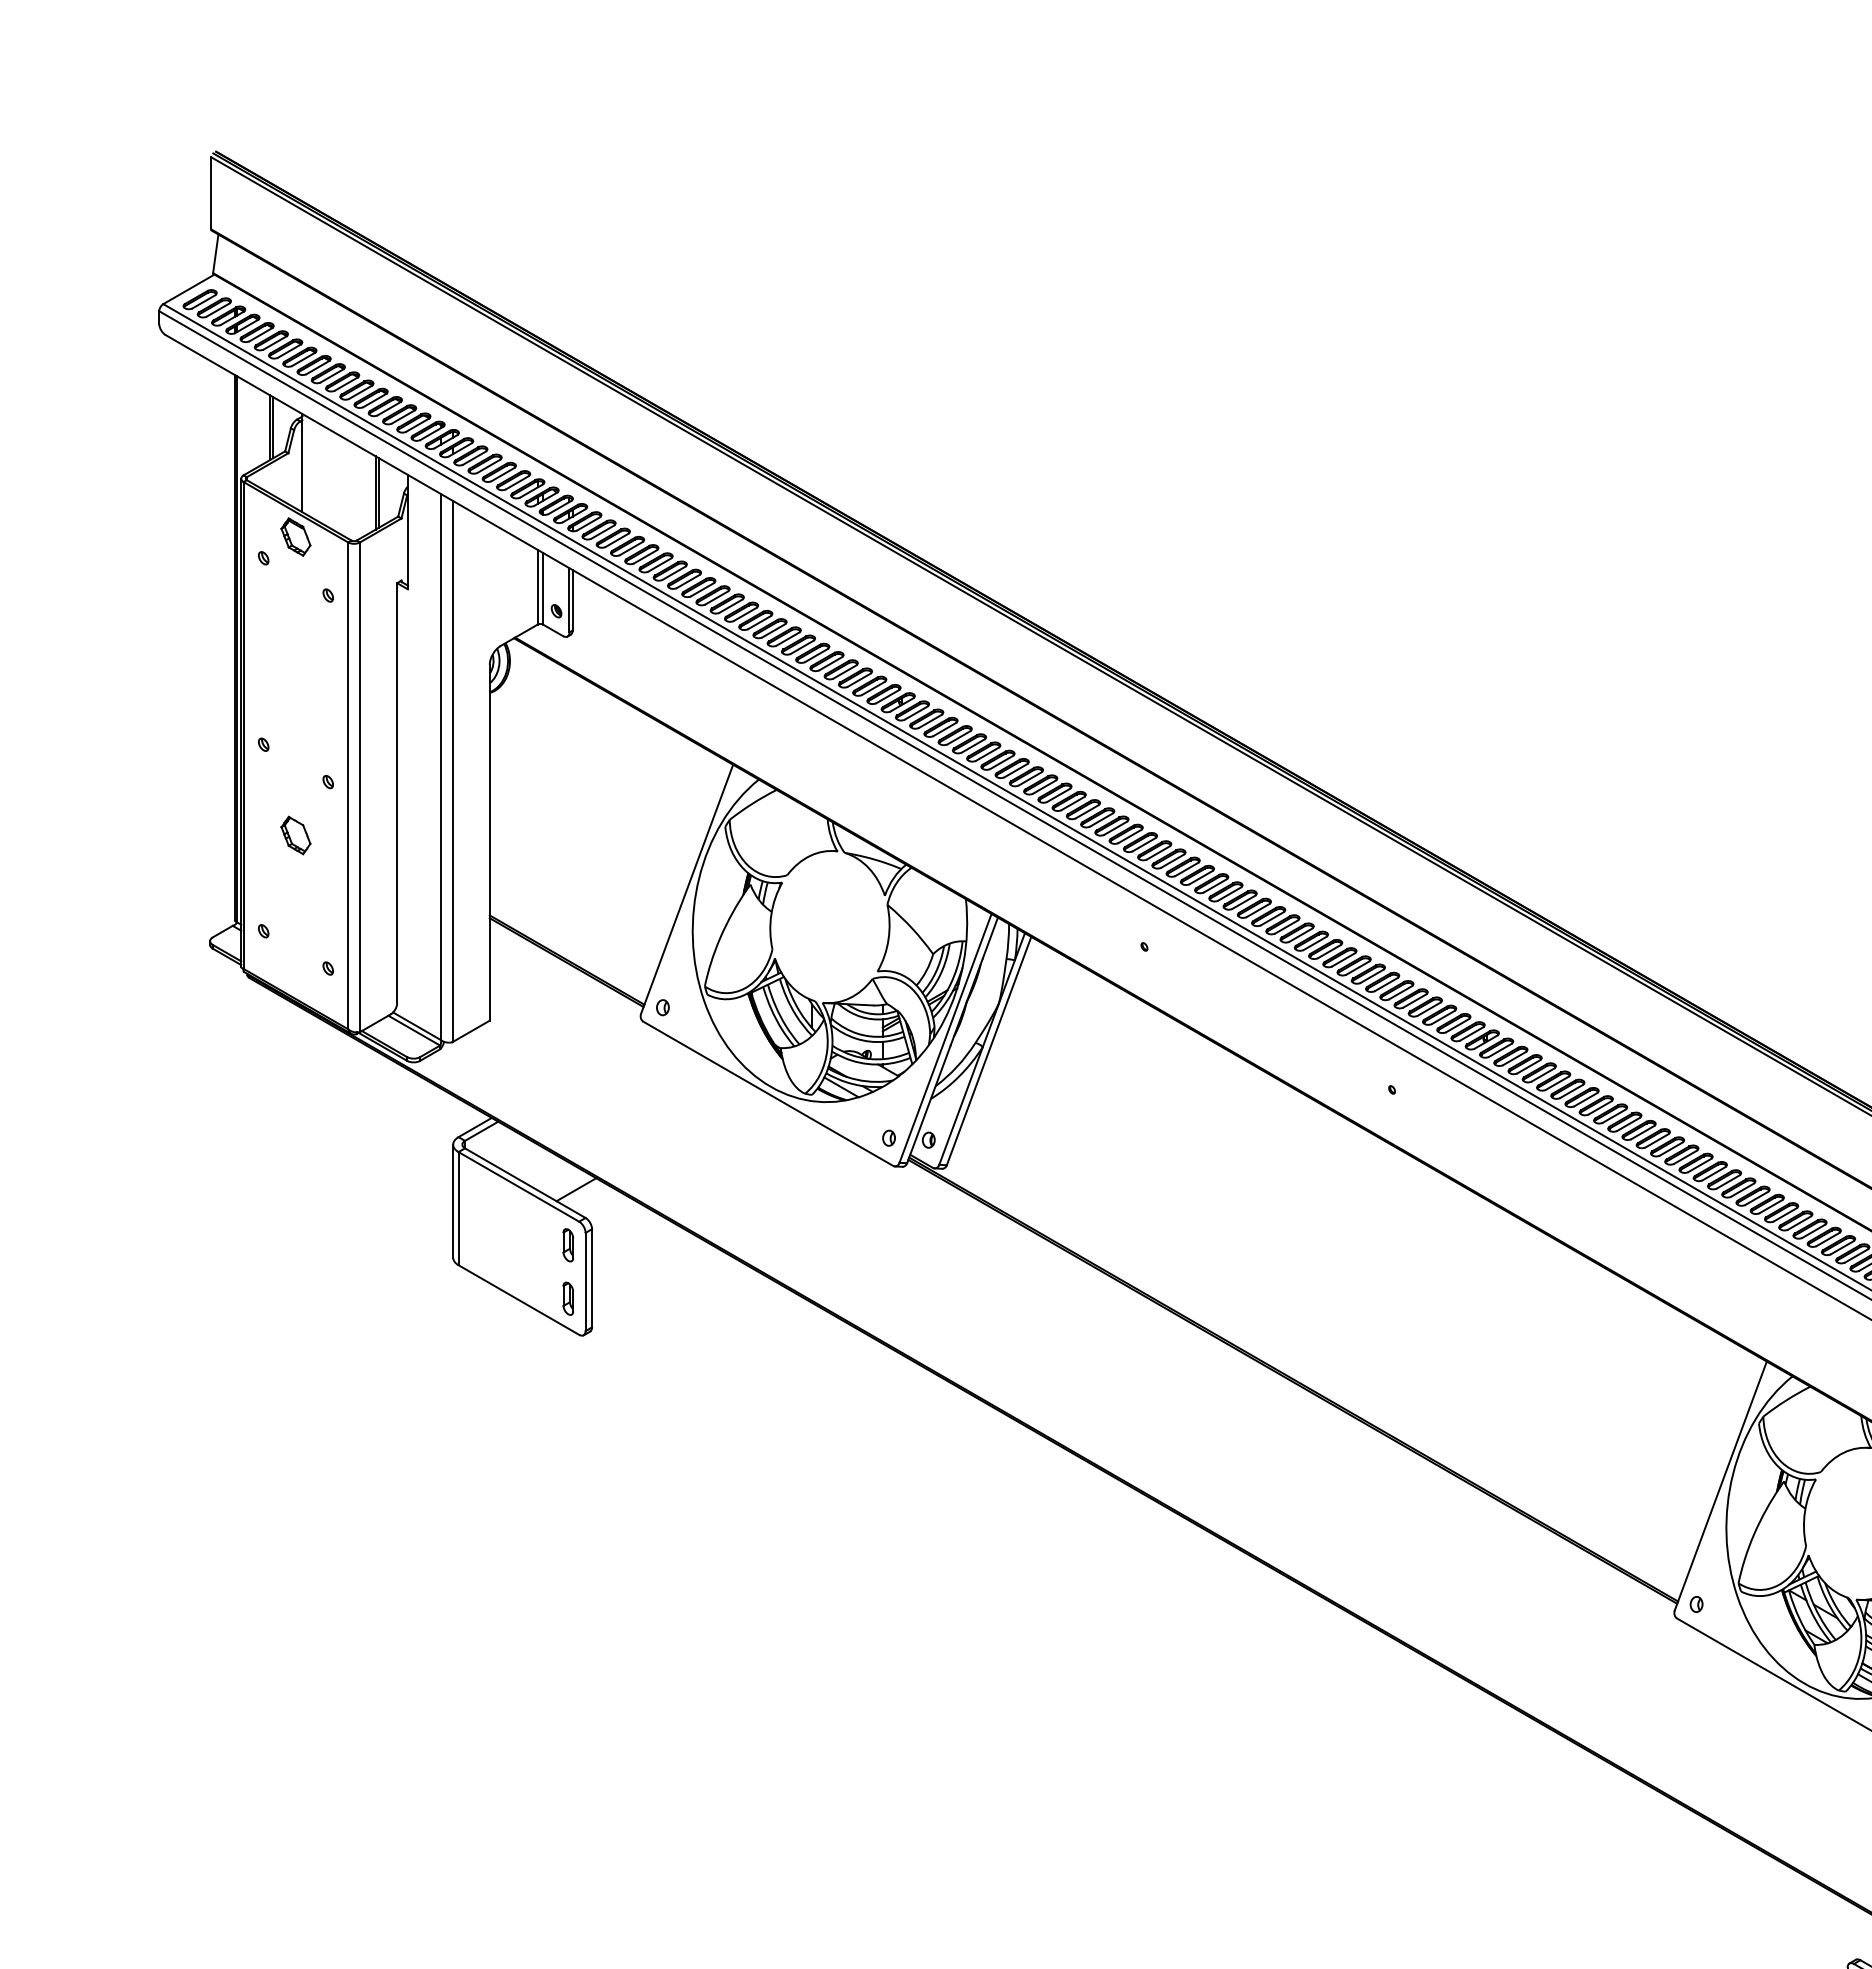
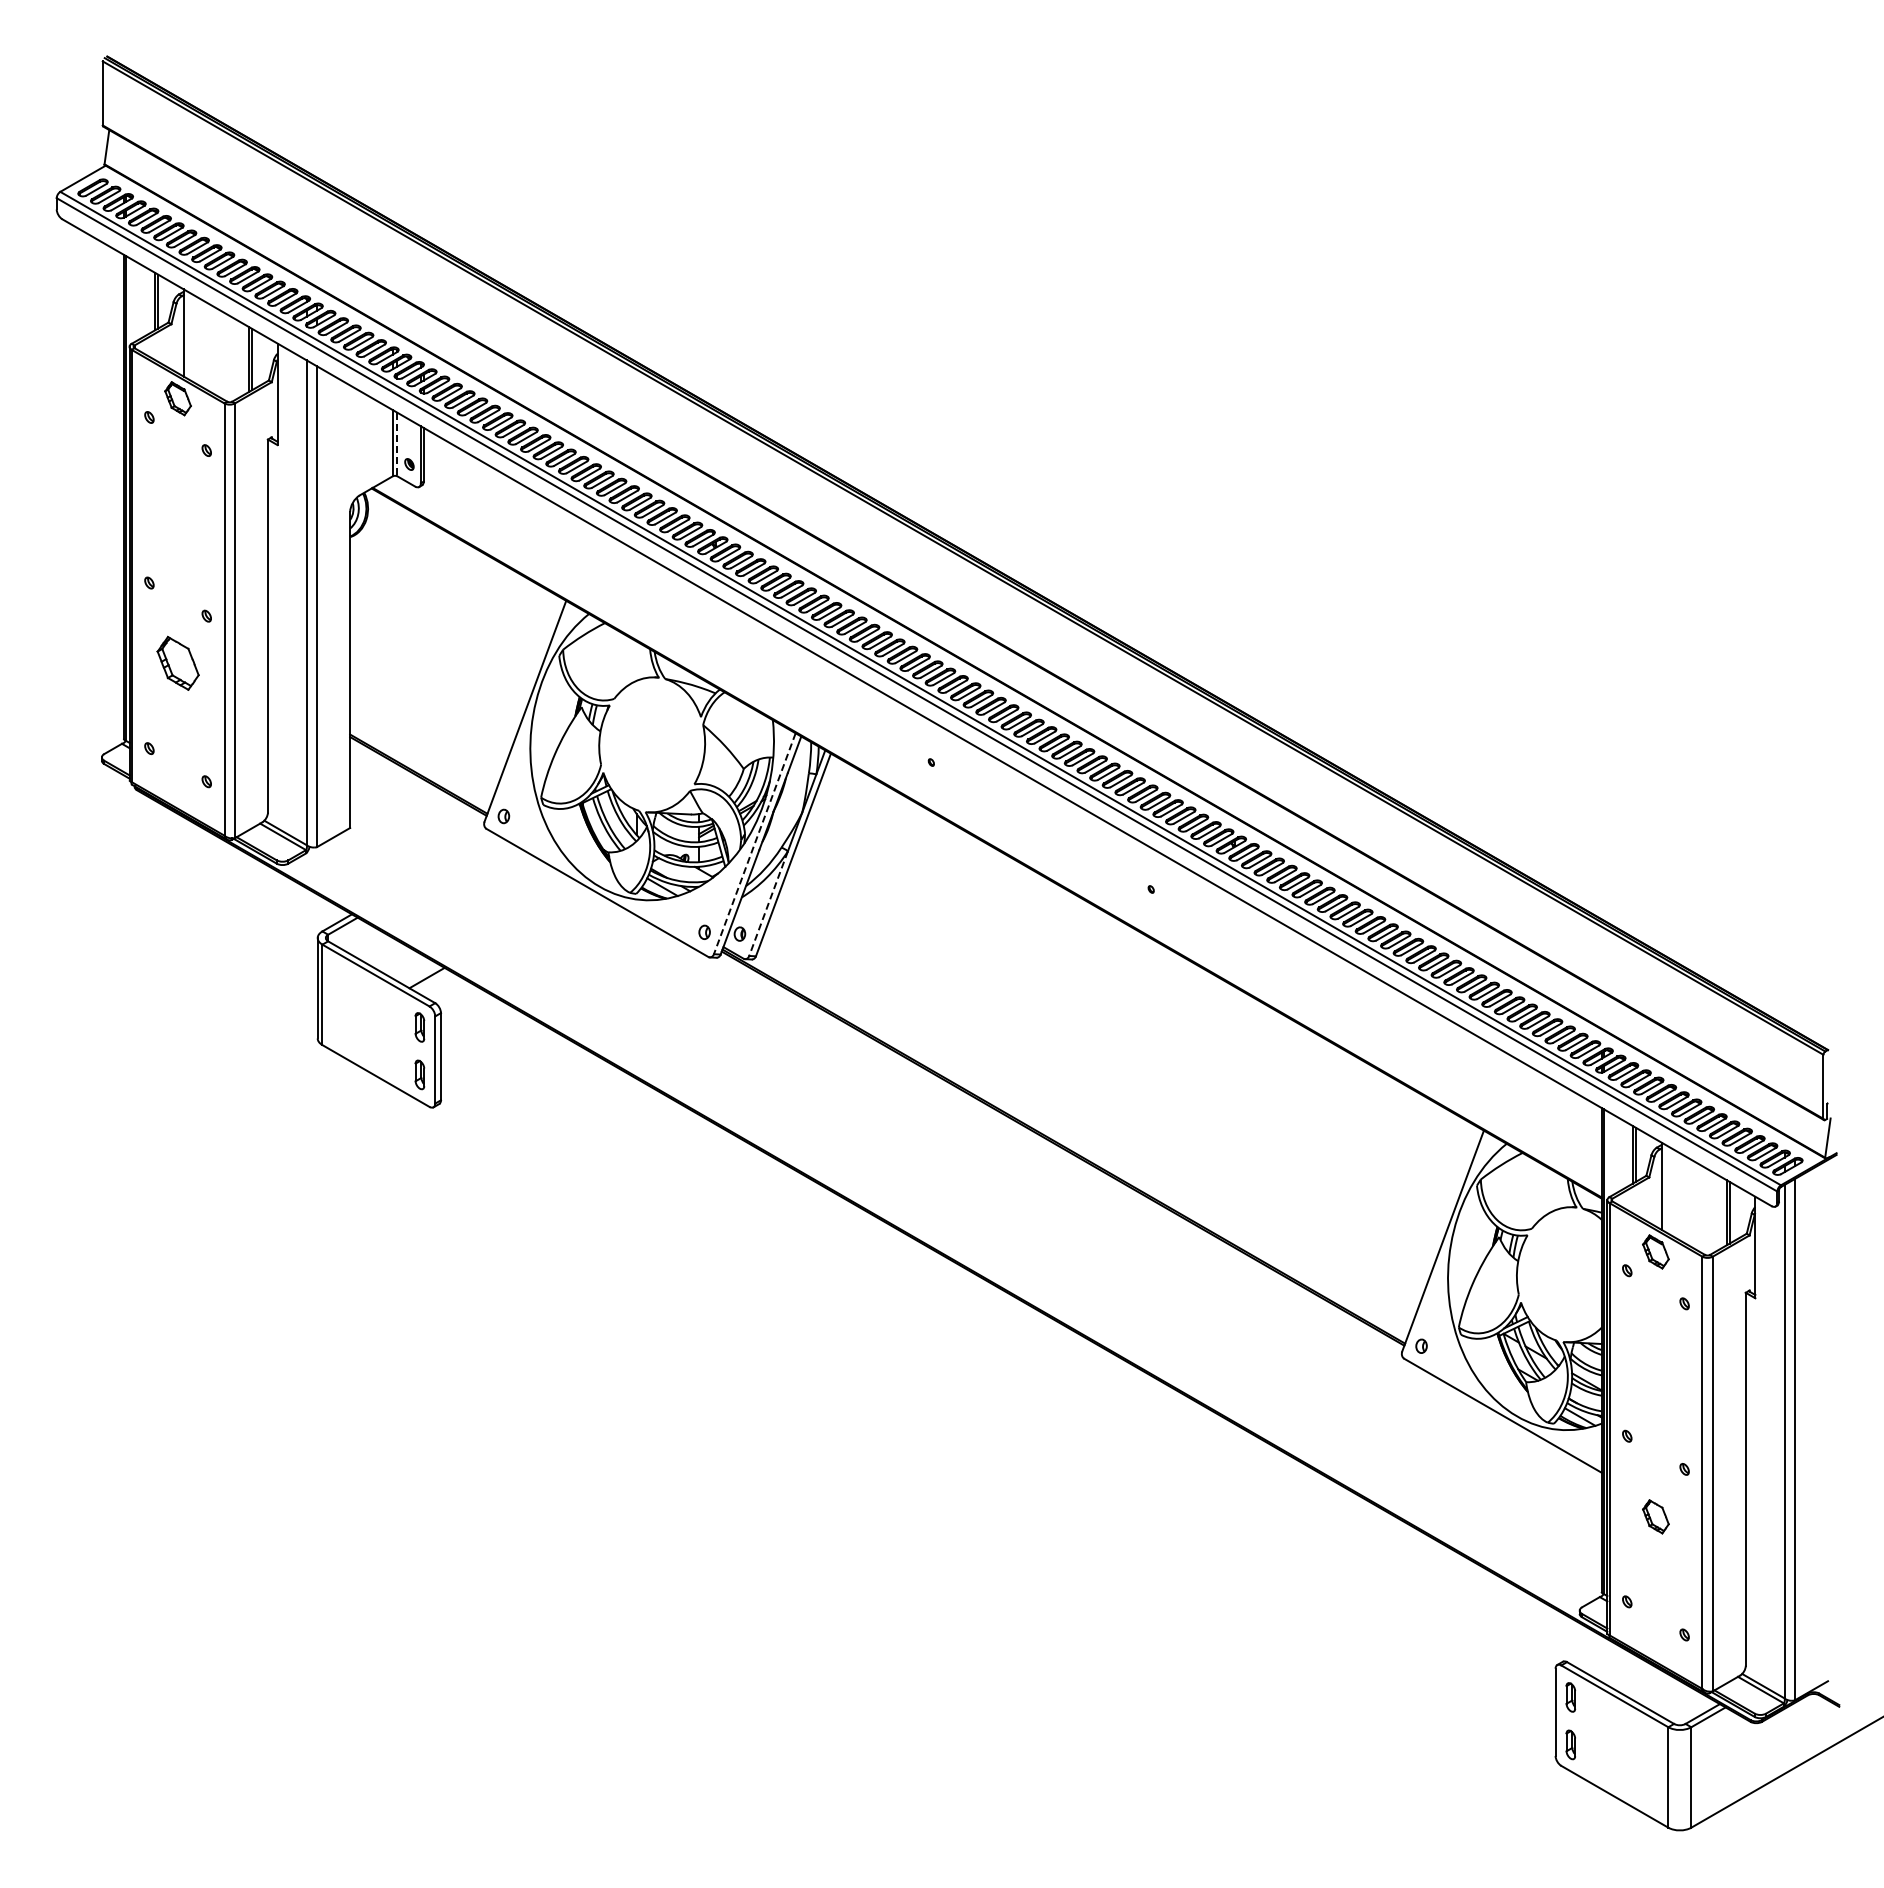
line: (543, 588) -> (397, 444), solid -> dashed
part: (295, 835) -> (177, 663), size x1.6
line: (945, 1038) -> (754, 843), solid -> dashed
line: (960, 1105) -> (768, 903), solid -> dashed

